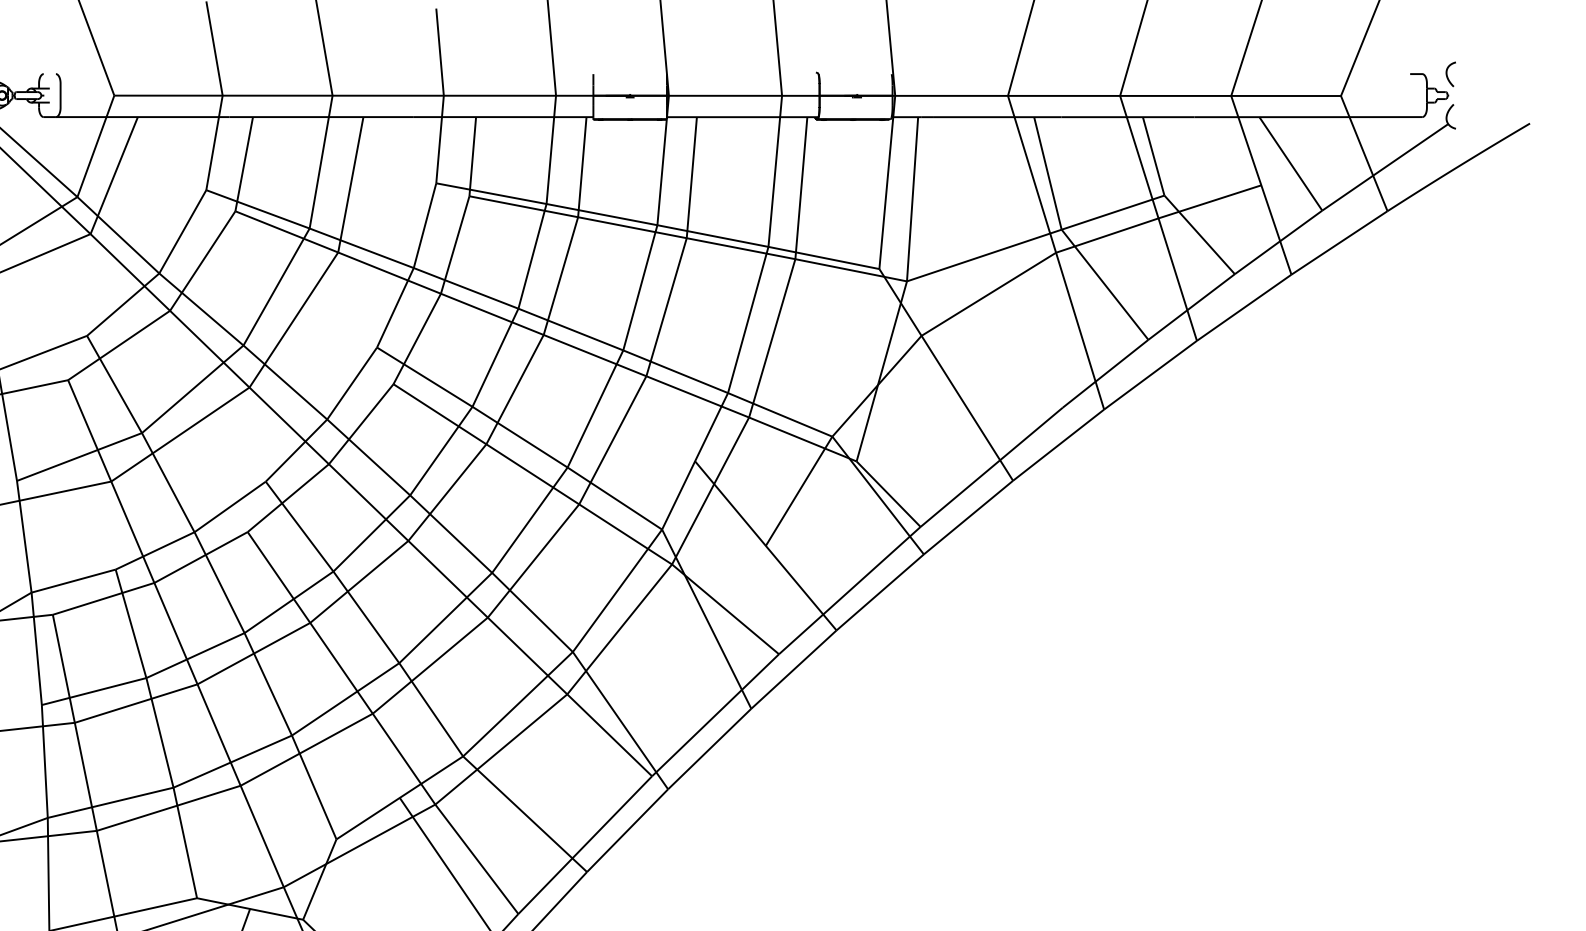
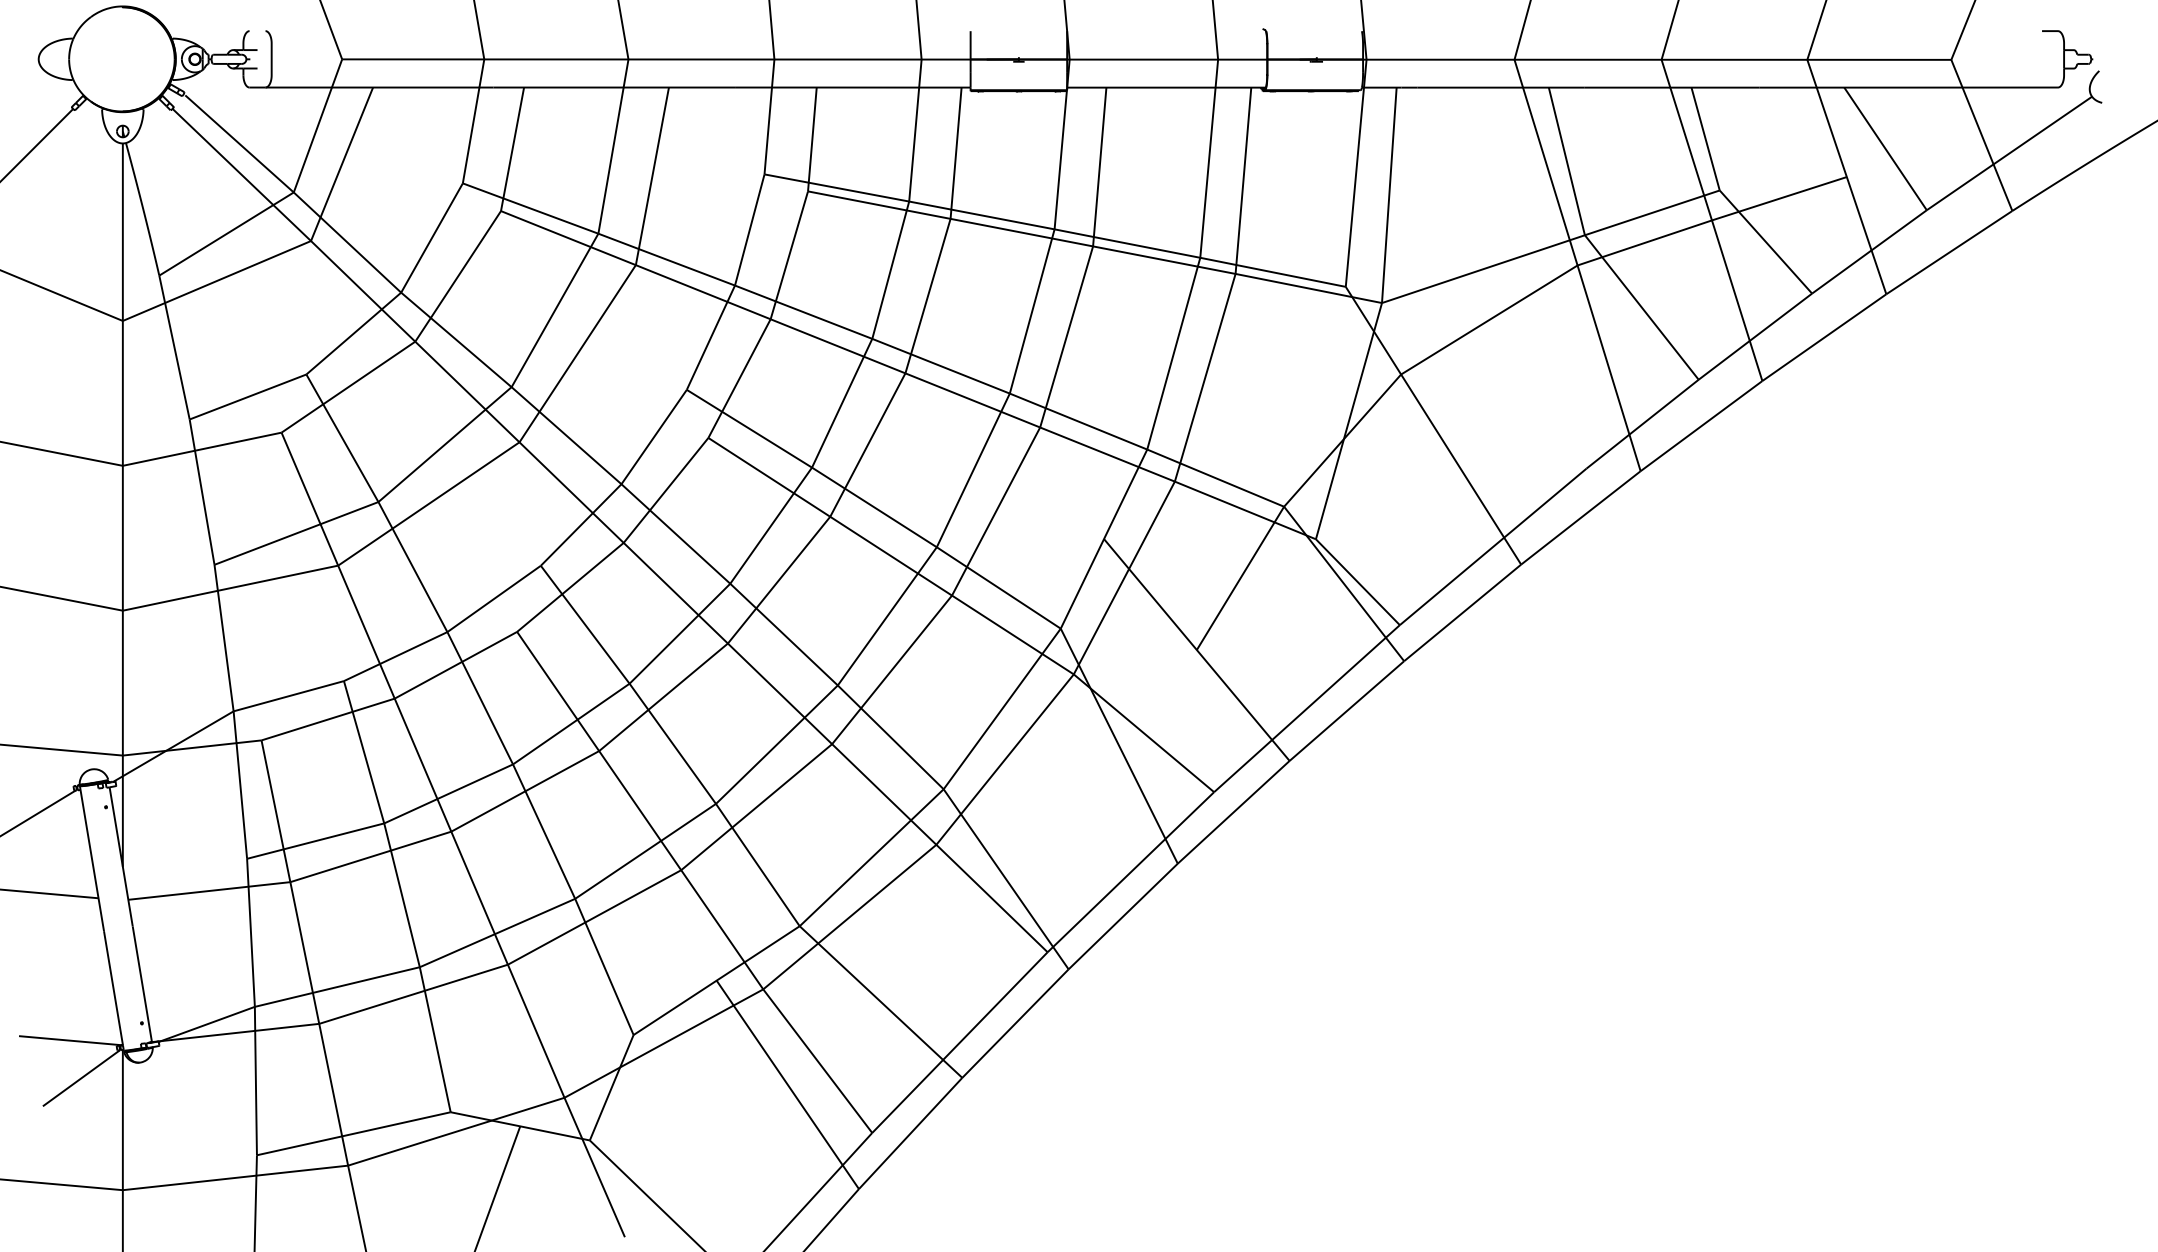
curve: (1447, 75) -> (2091, 33), removed

